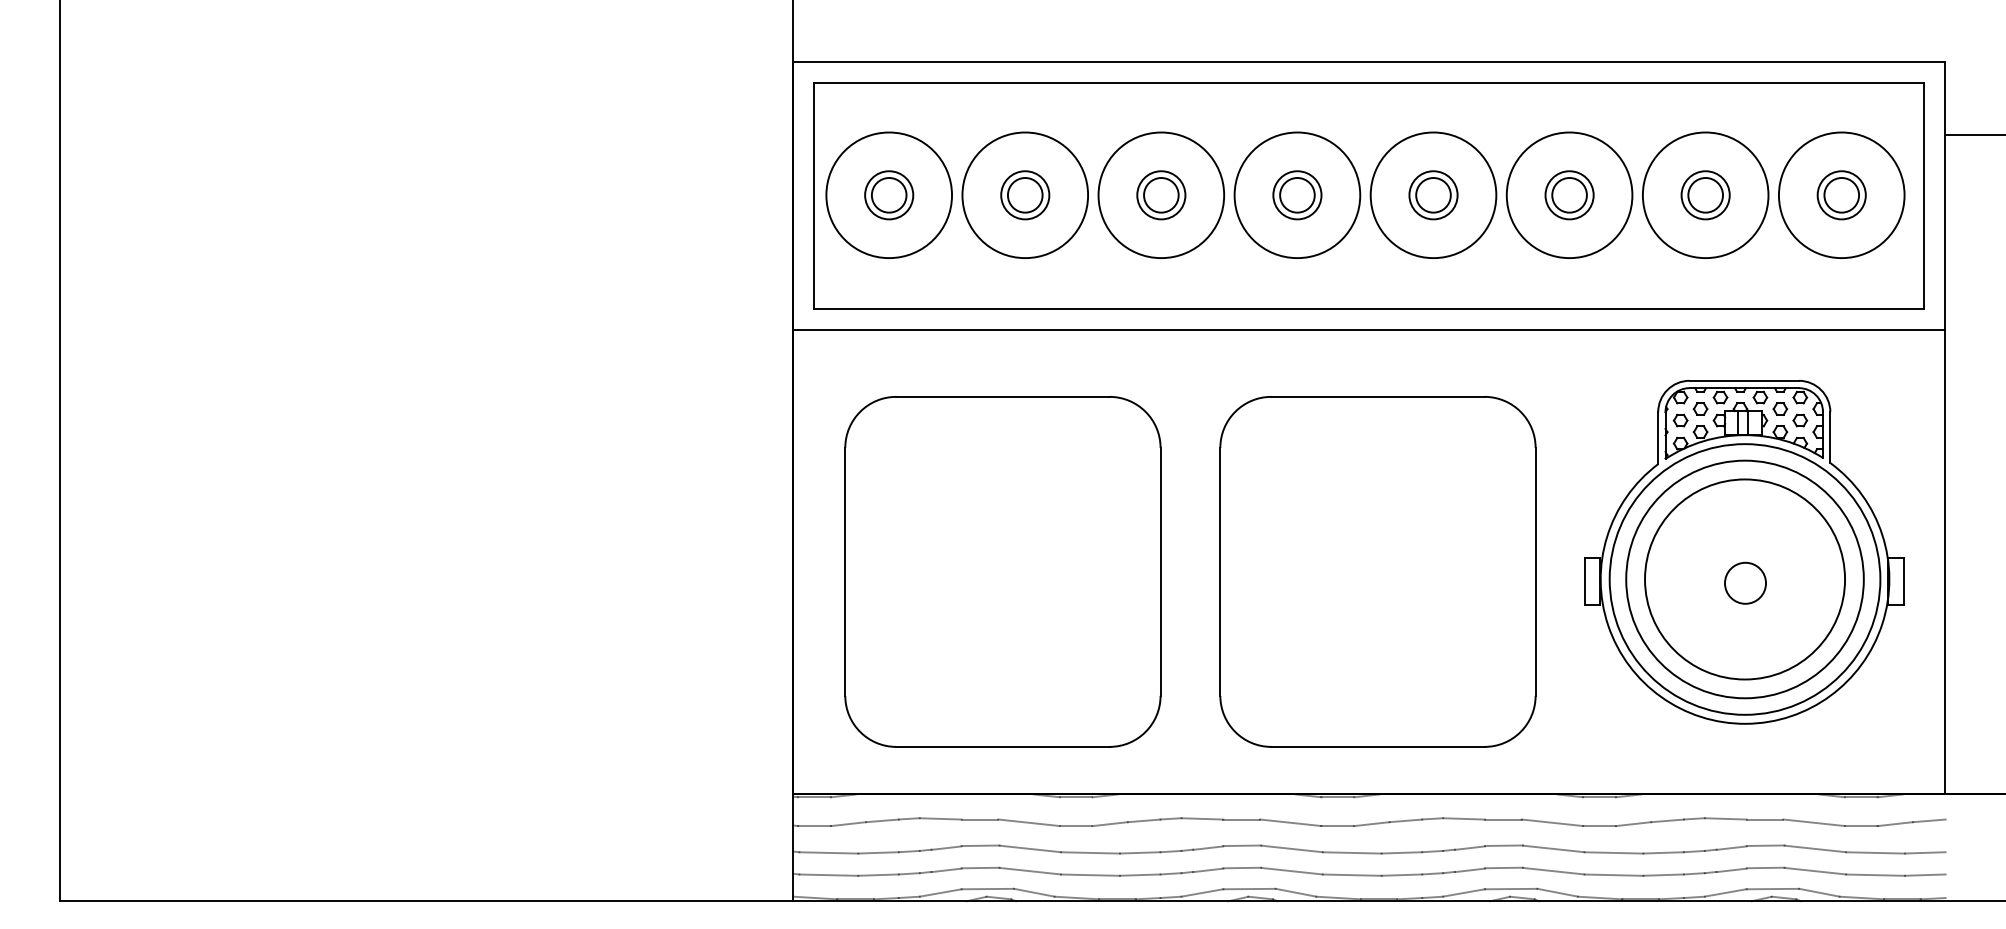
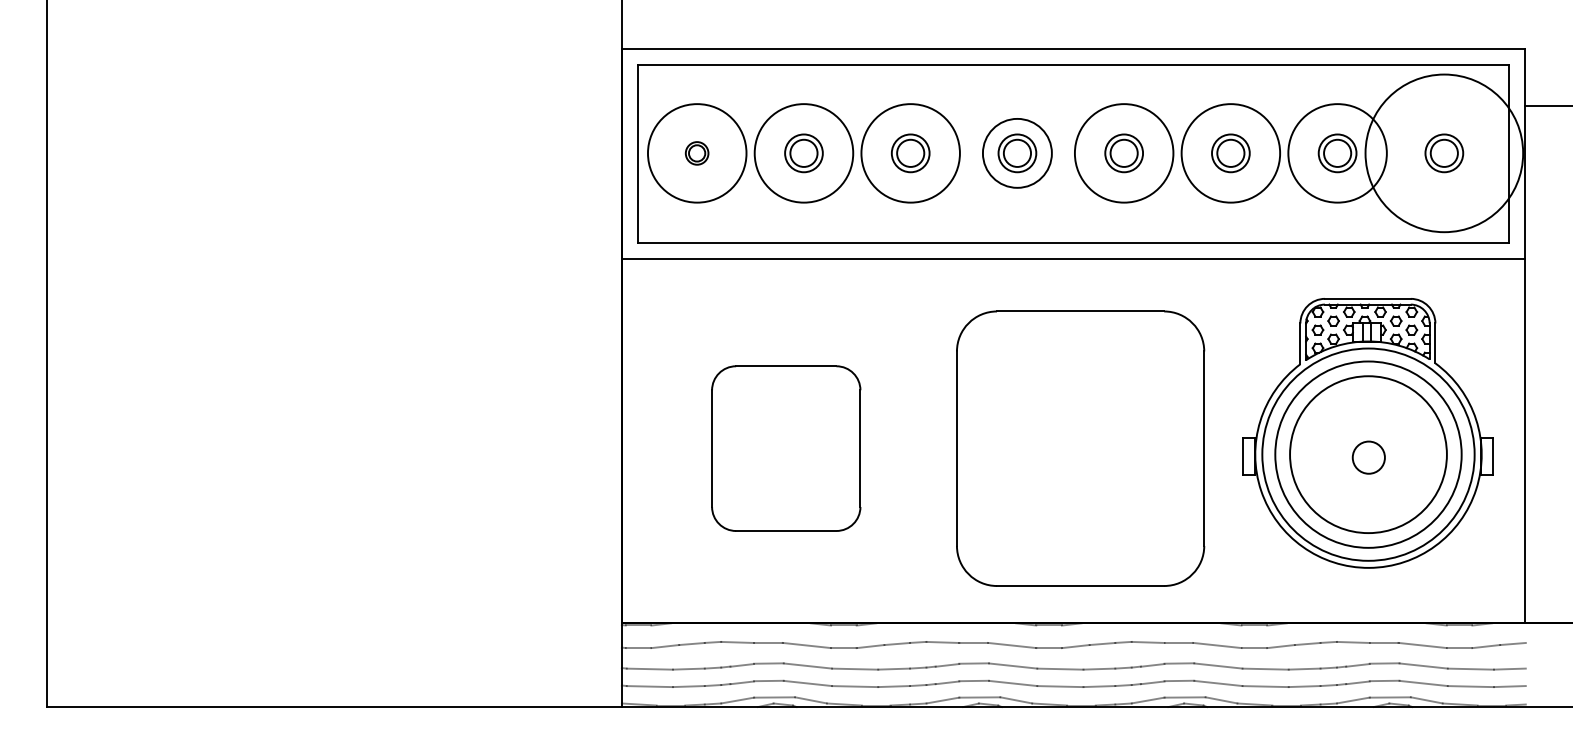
part: (888, 195) -> (696, 153), size x0.6
circle: (1297, 195) -> (1017, 153), size x0.7
circle: (1841, 195) -> (1444, 153), size x1.6
part: (1001, 571) -> (785, 448), size x0.6

